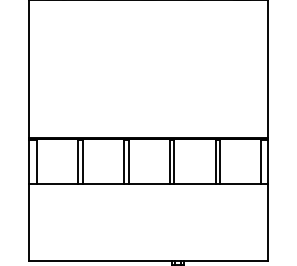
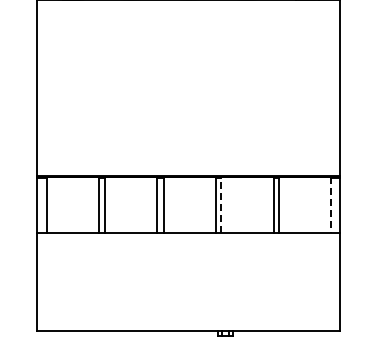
line: (174, 161) -> (221, 205), solid -> dashed
line: (261, 161) -> (331, 205), solid -> dashed

